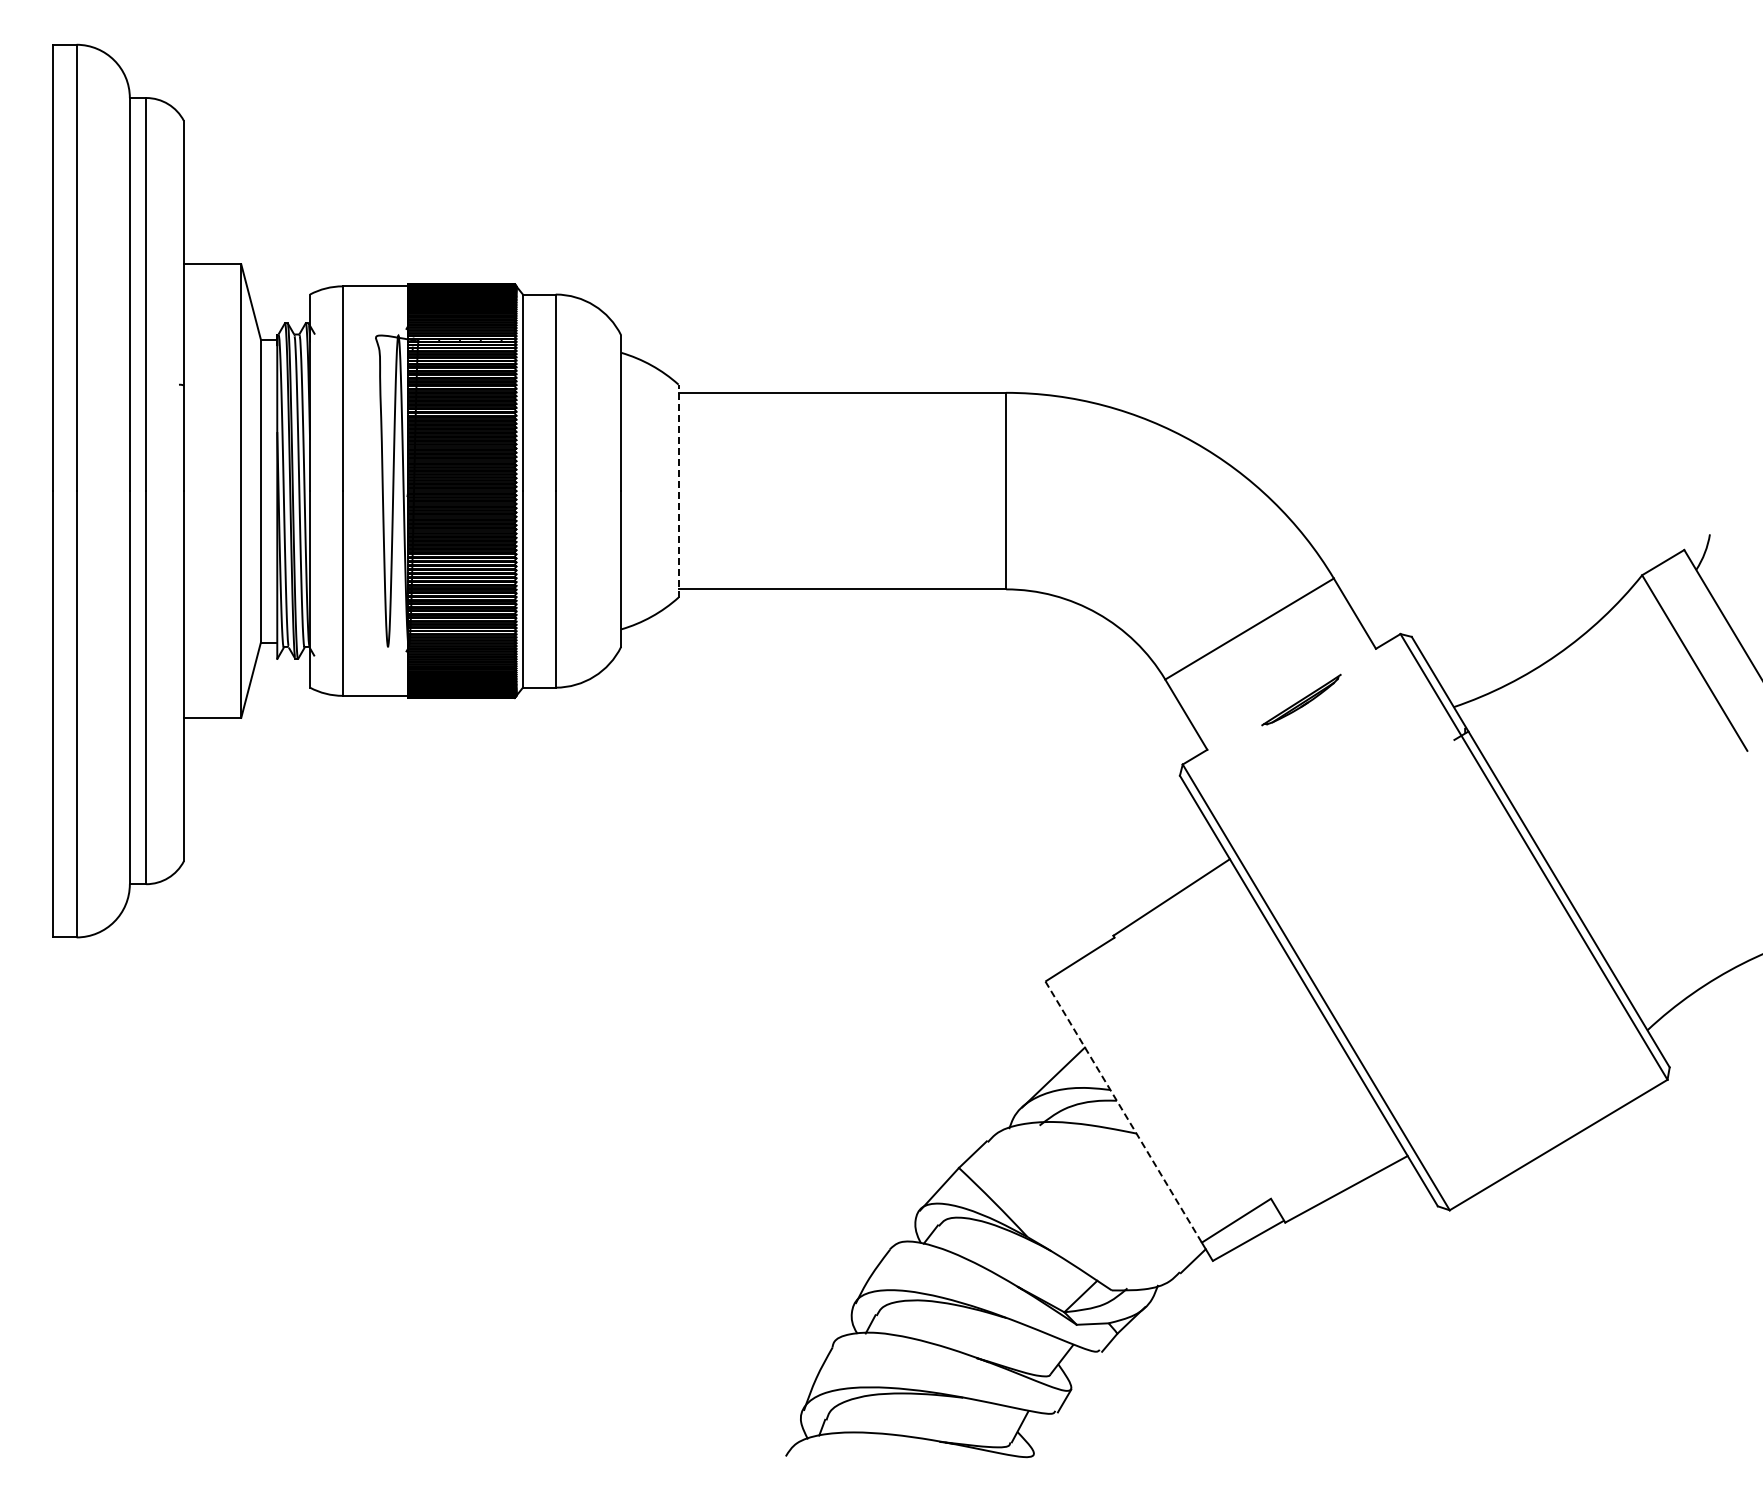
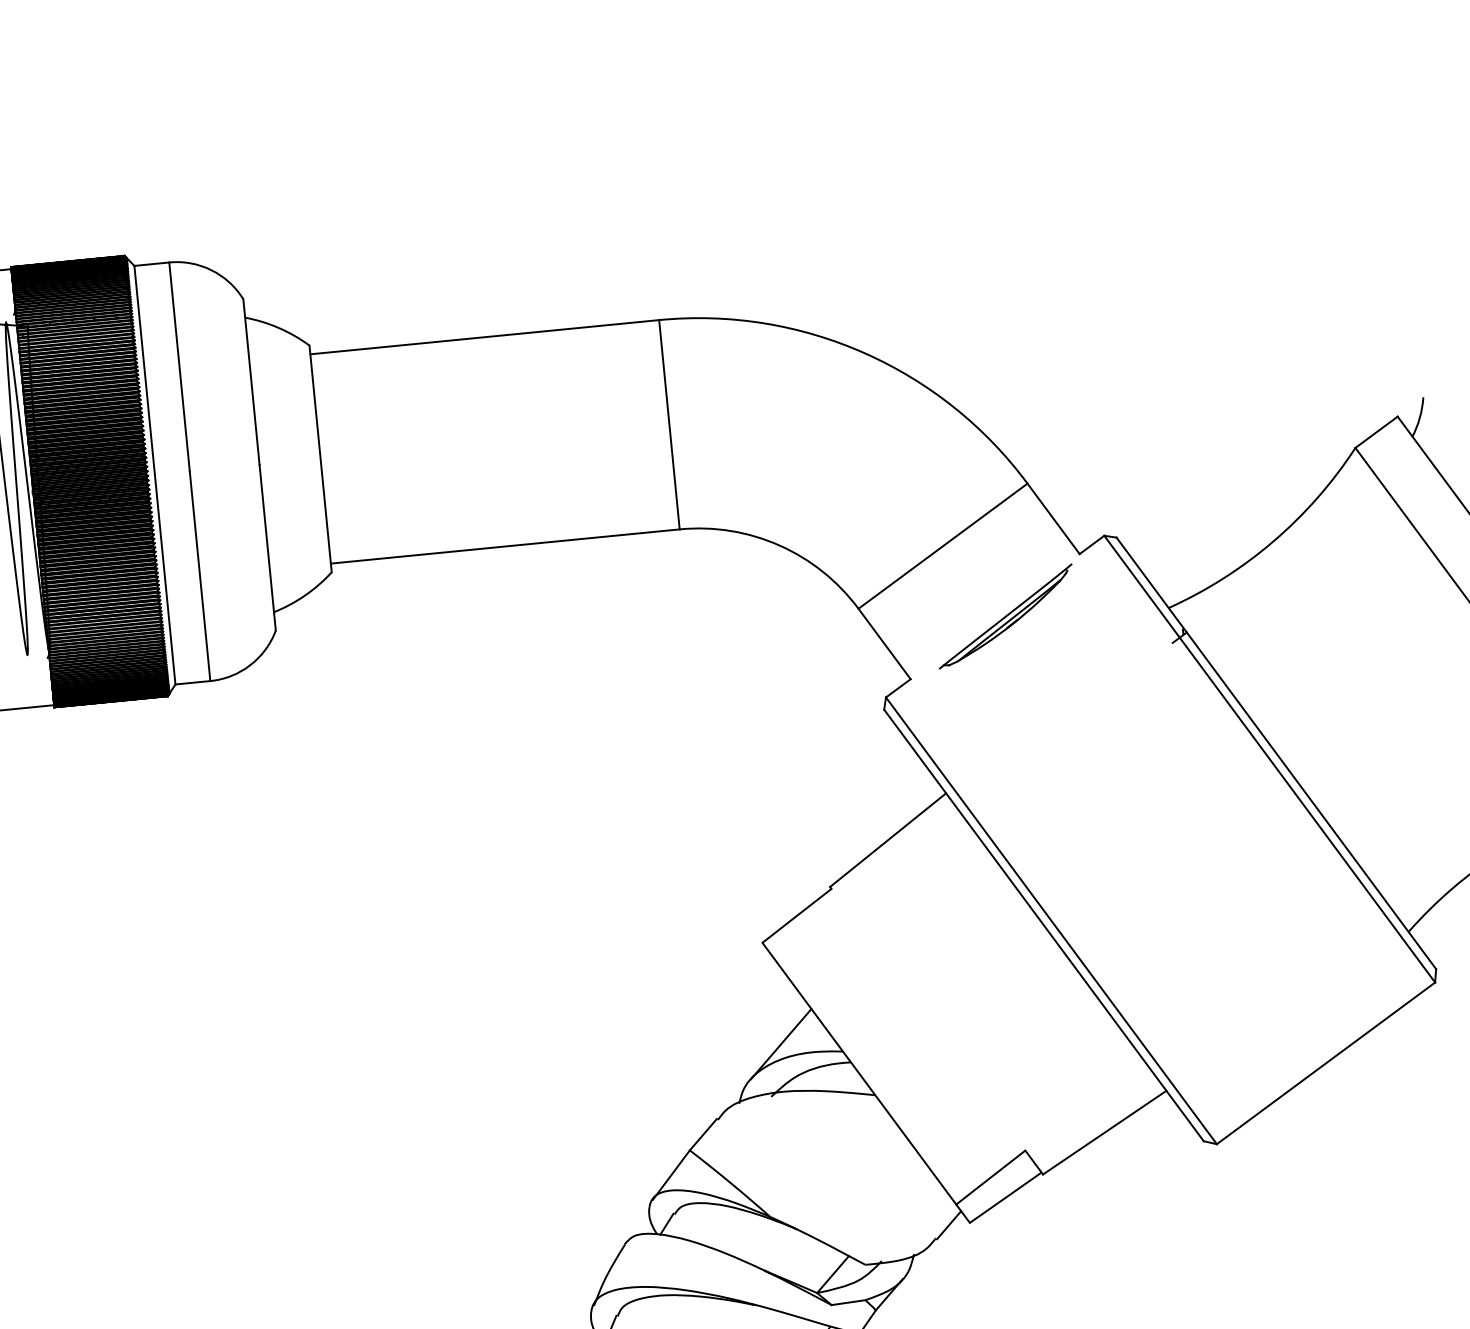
line: (678, 490) -> (320, 458), dashed -> solid
part: (1301, 699) -> (1005, 615), size x1.67
line: (1123, 1112) -> (859, 1074), dashed -> solid

